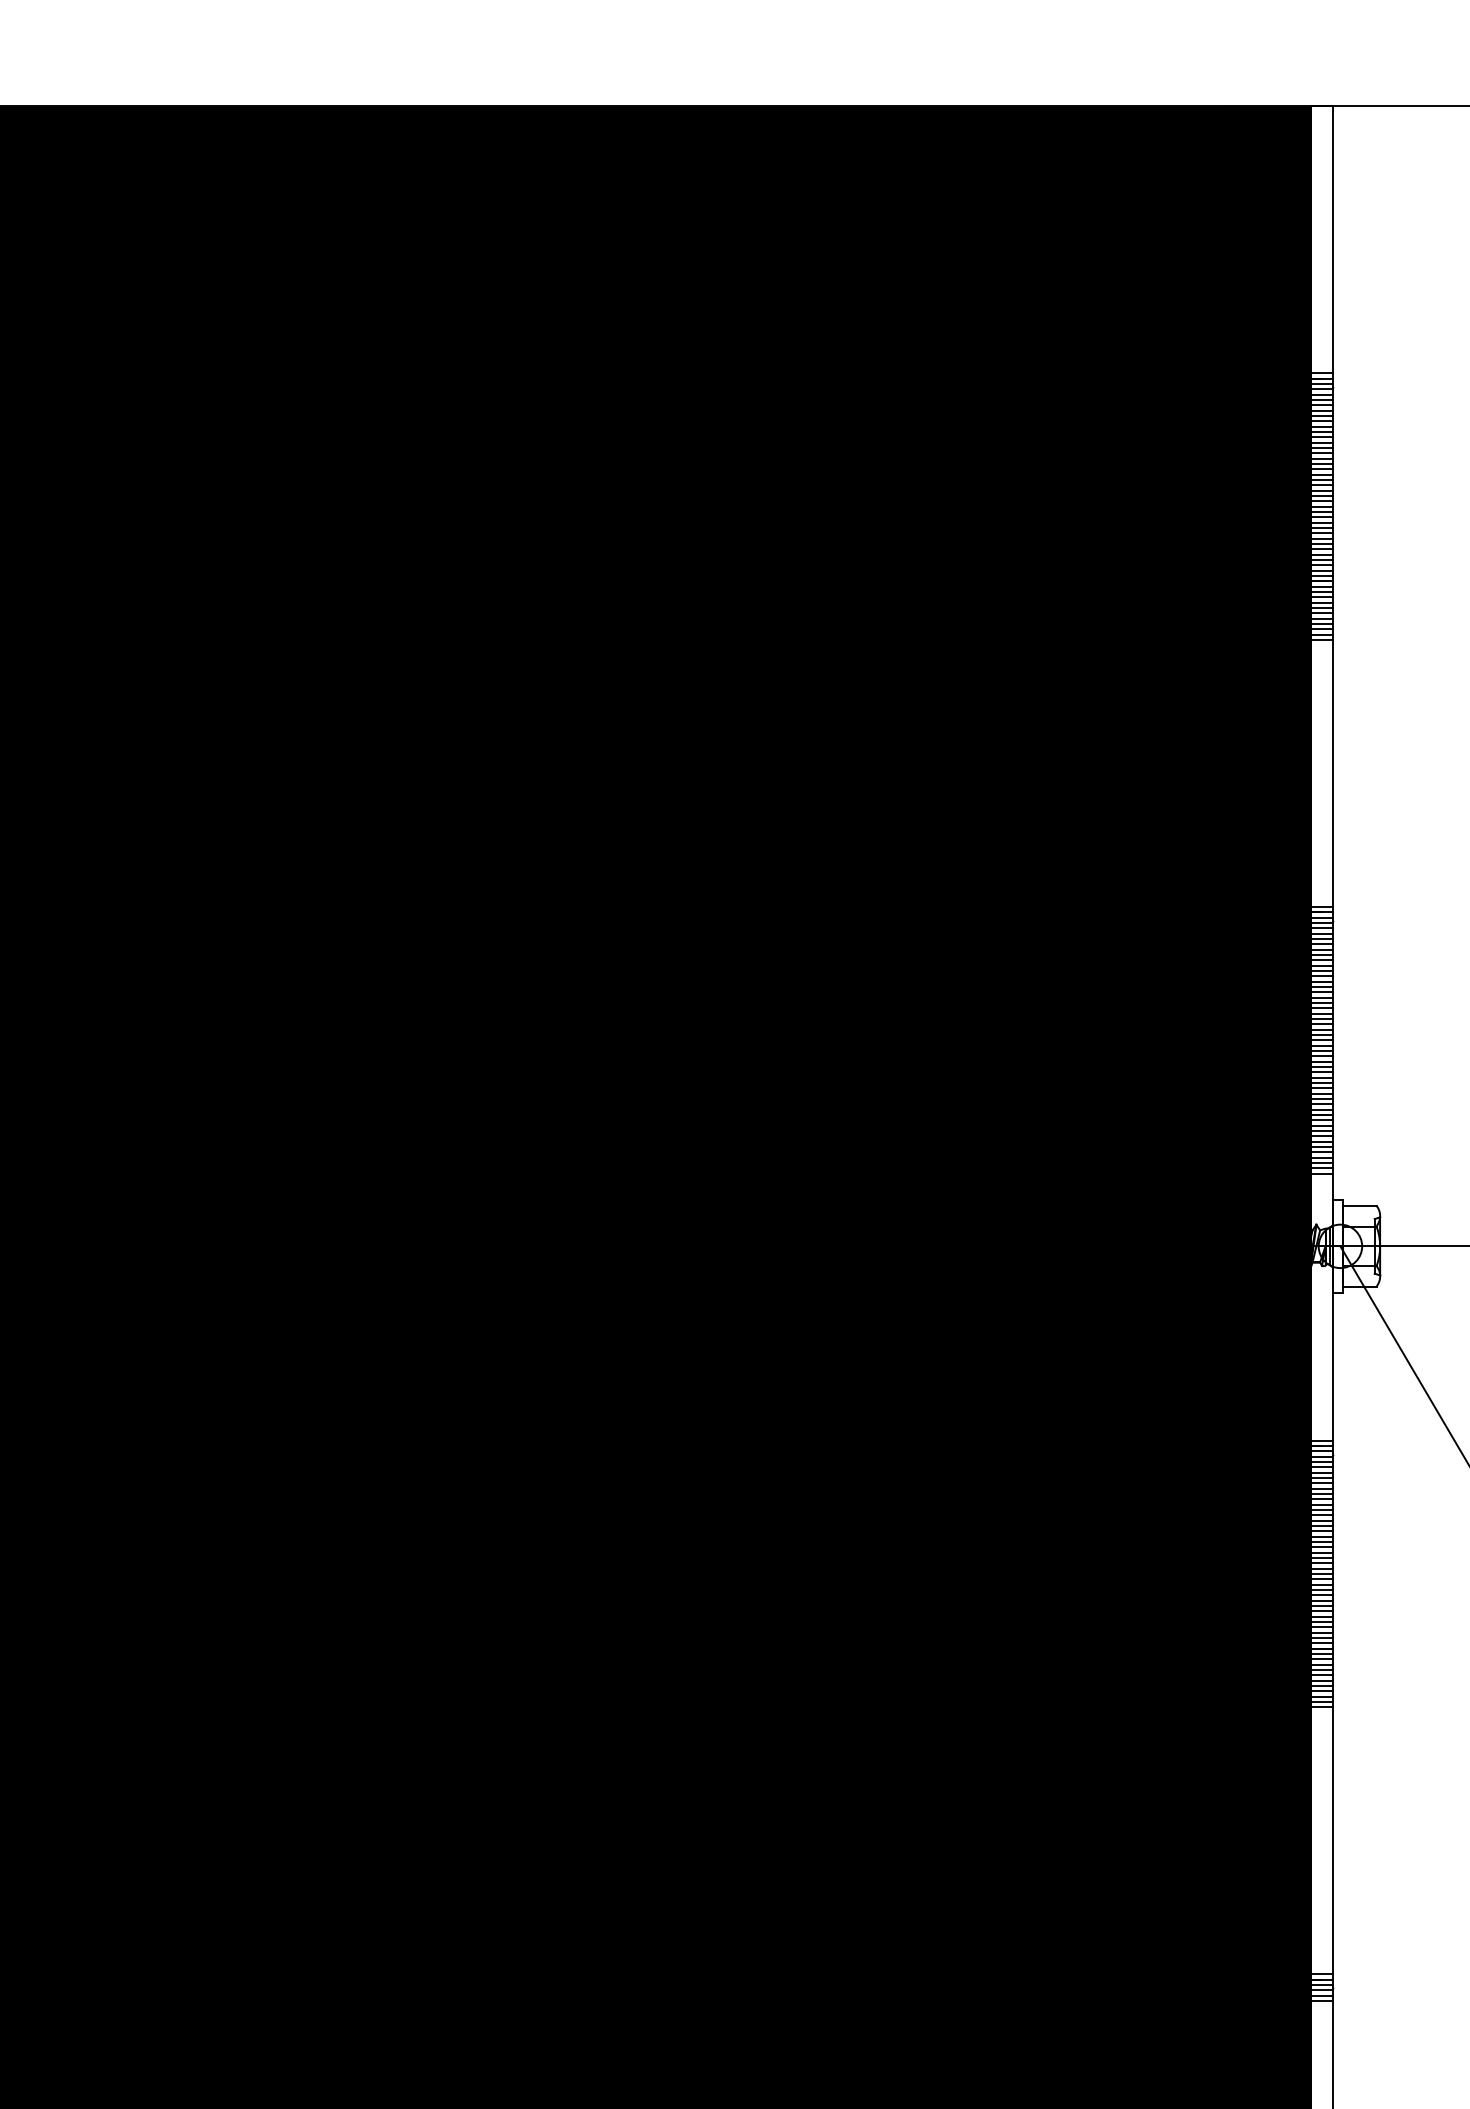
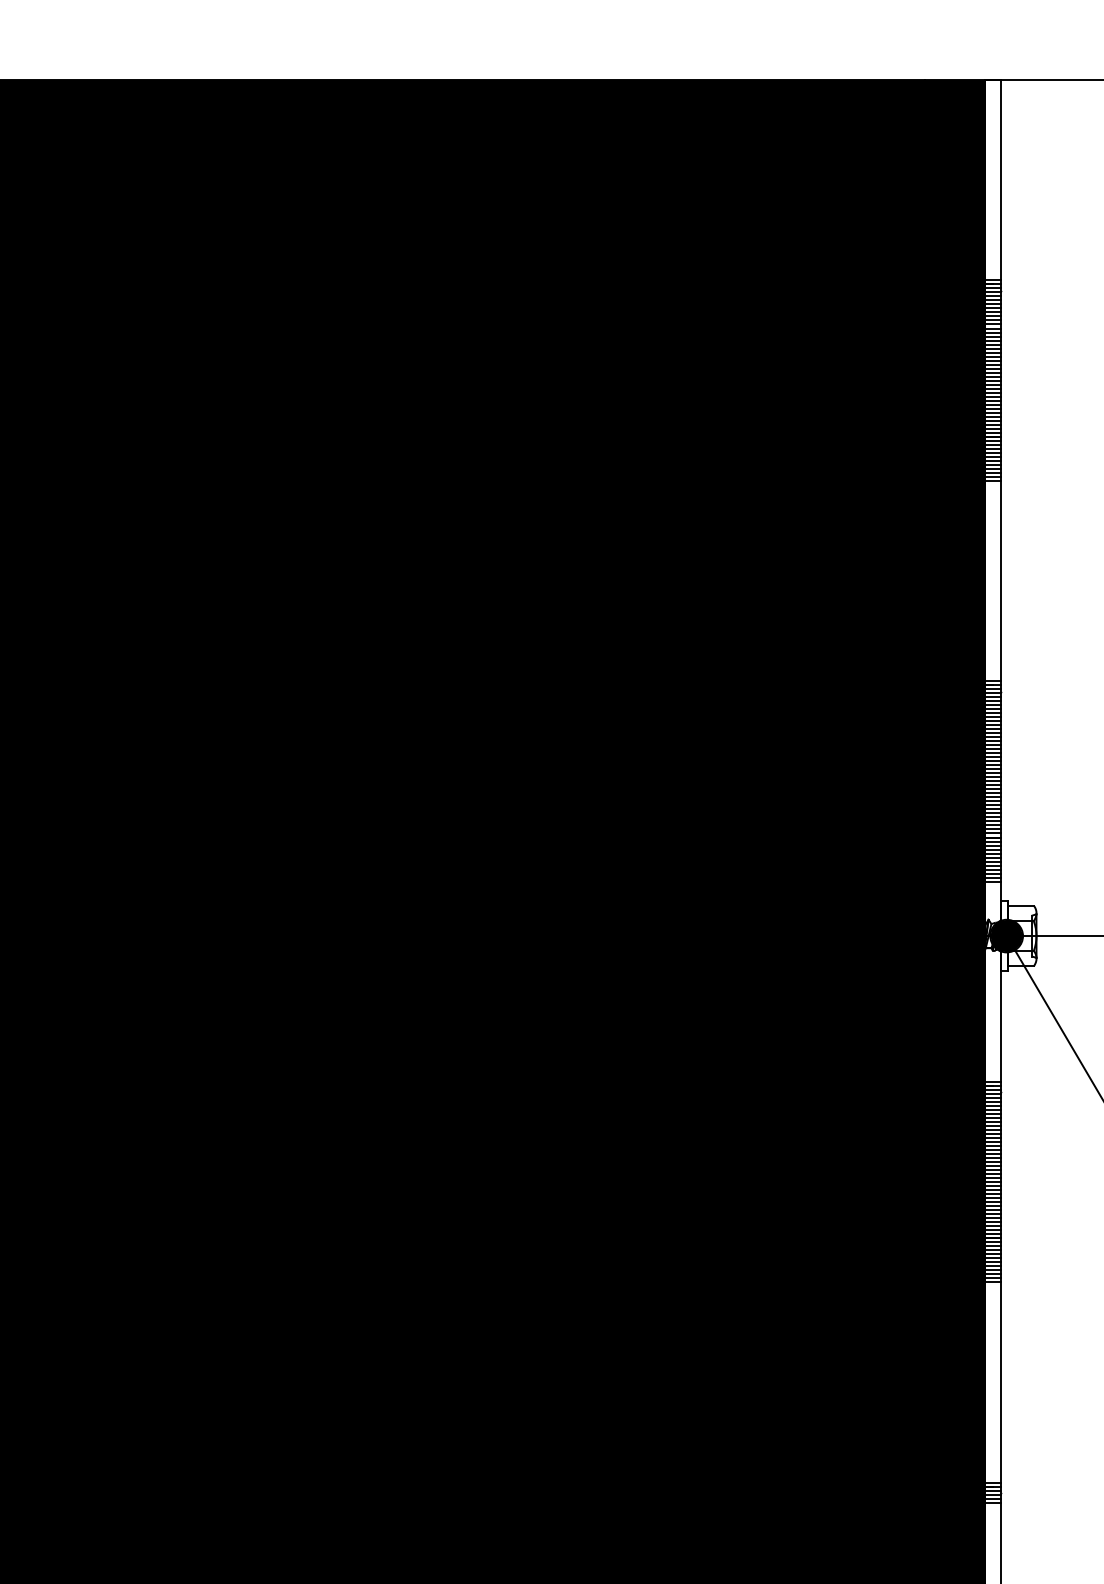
fill: (1340, 1246) -> (1006, 936), added

